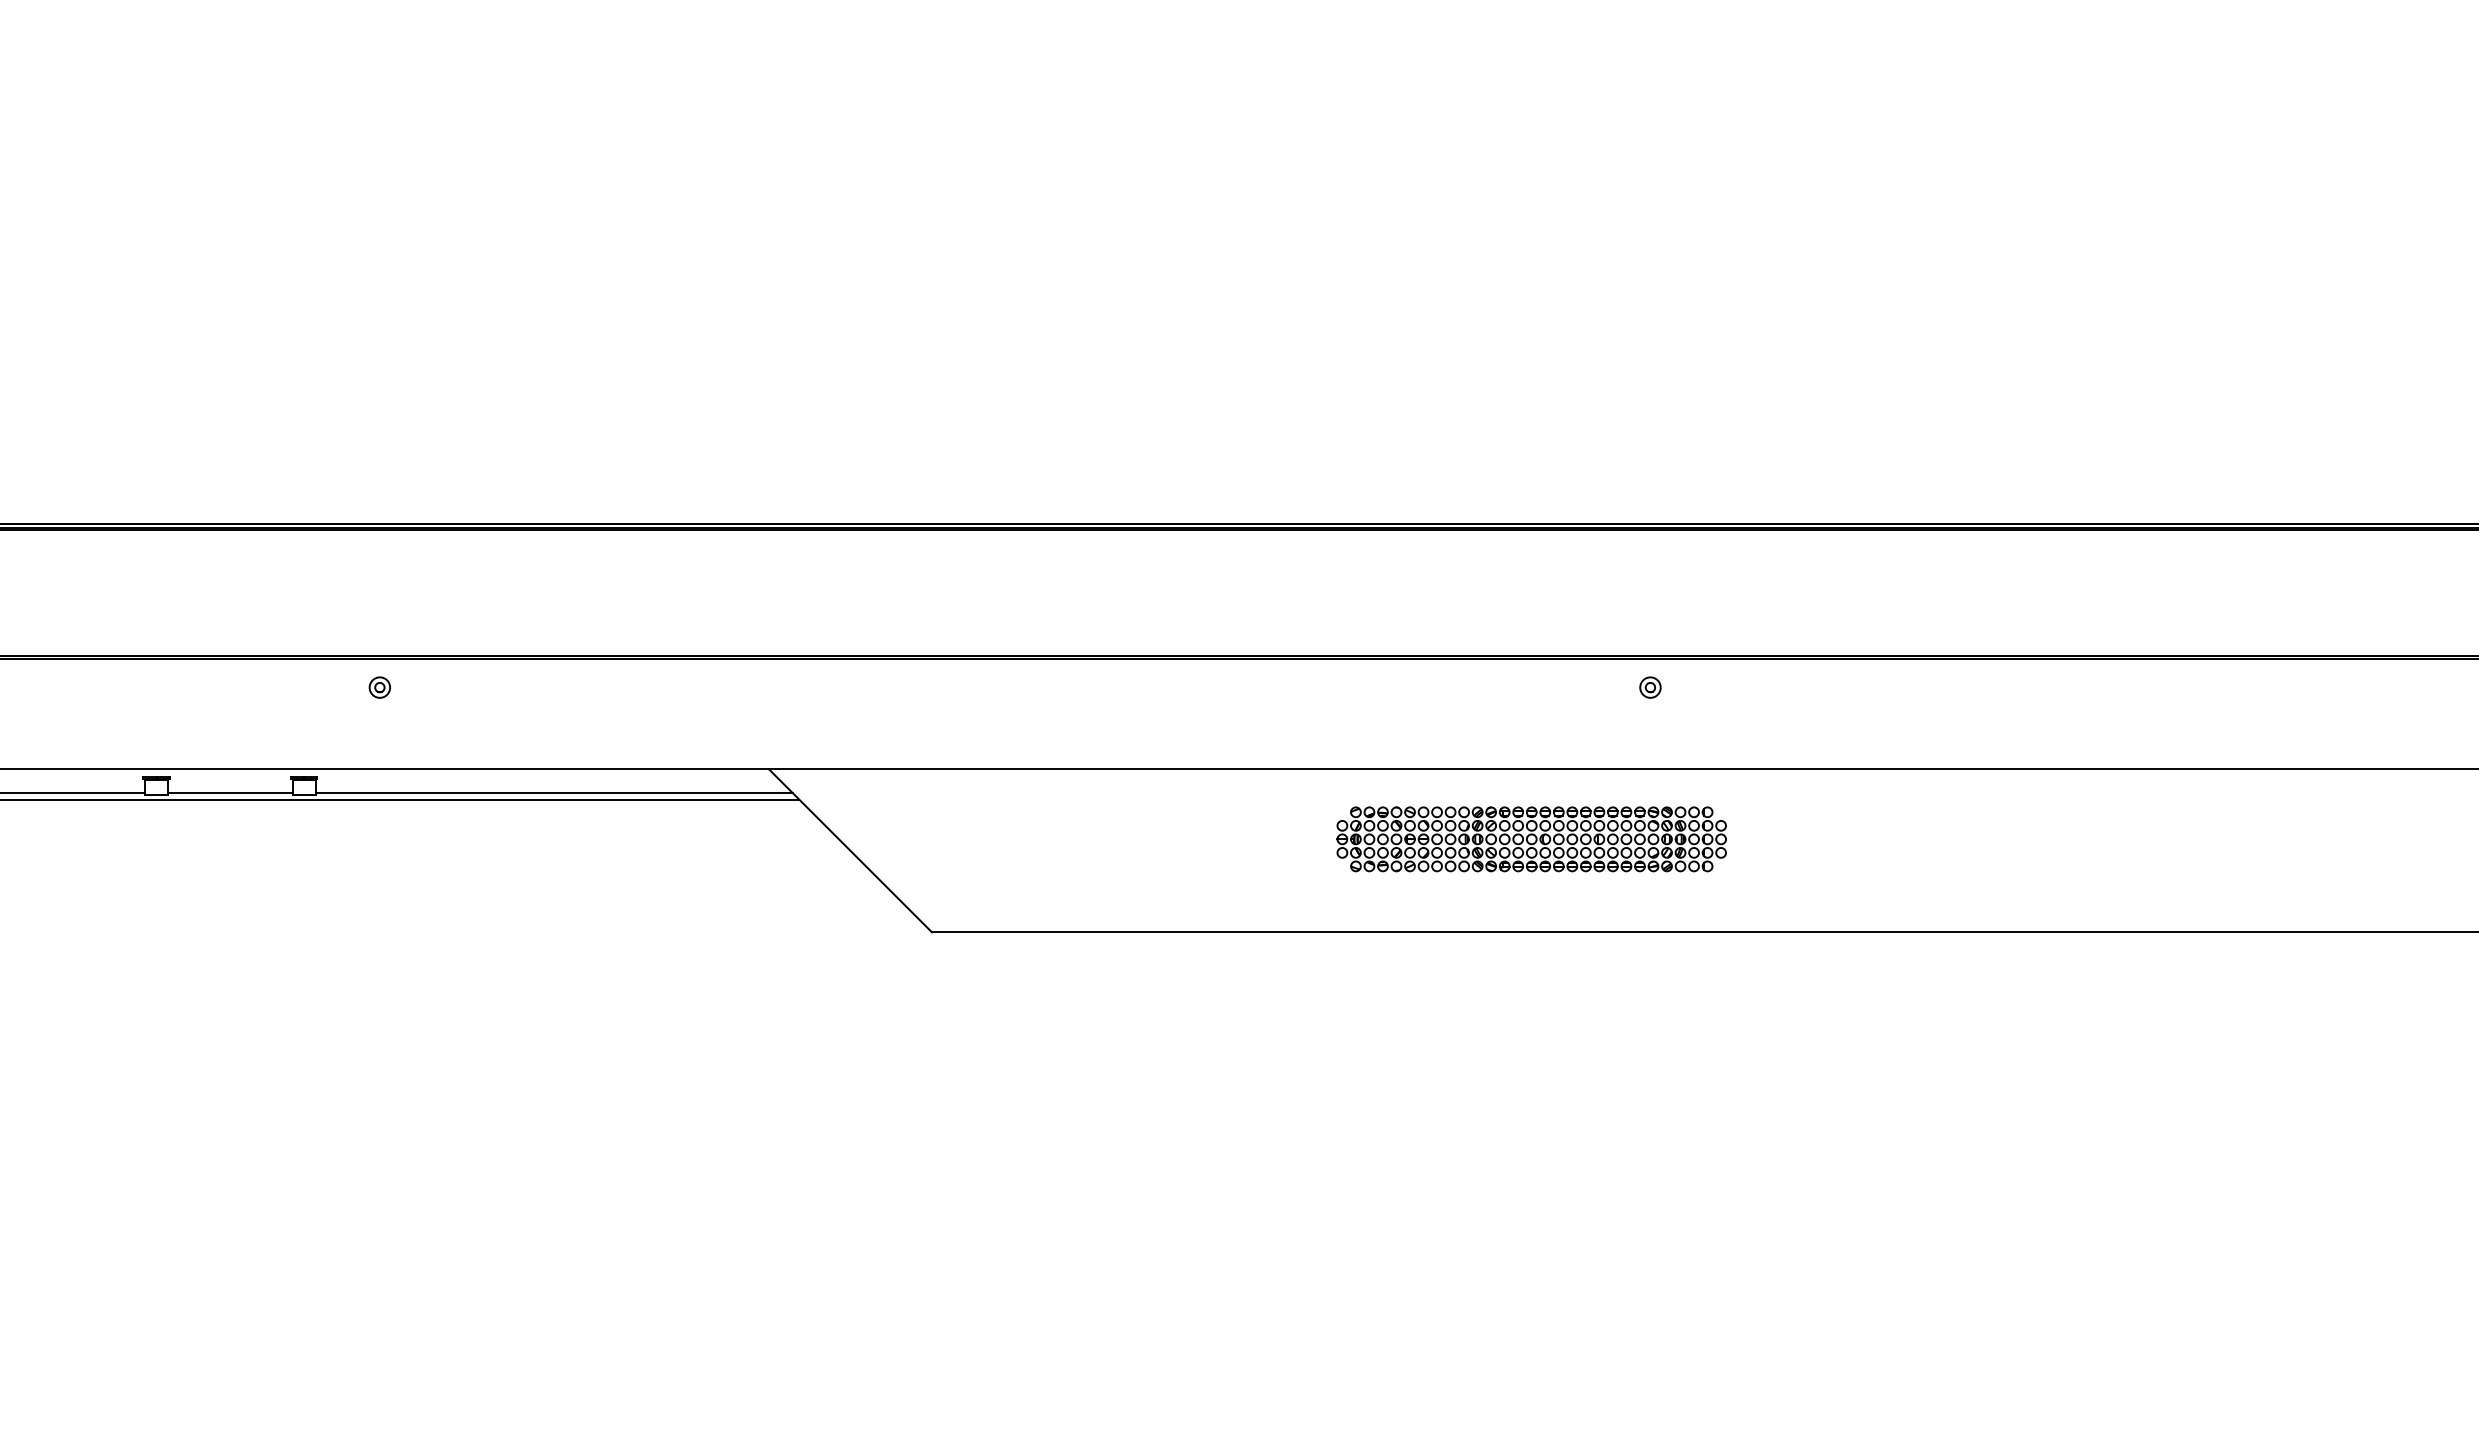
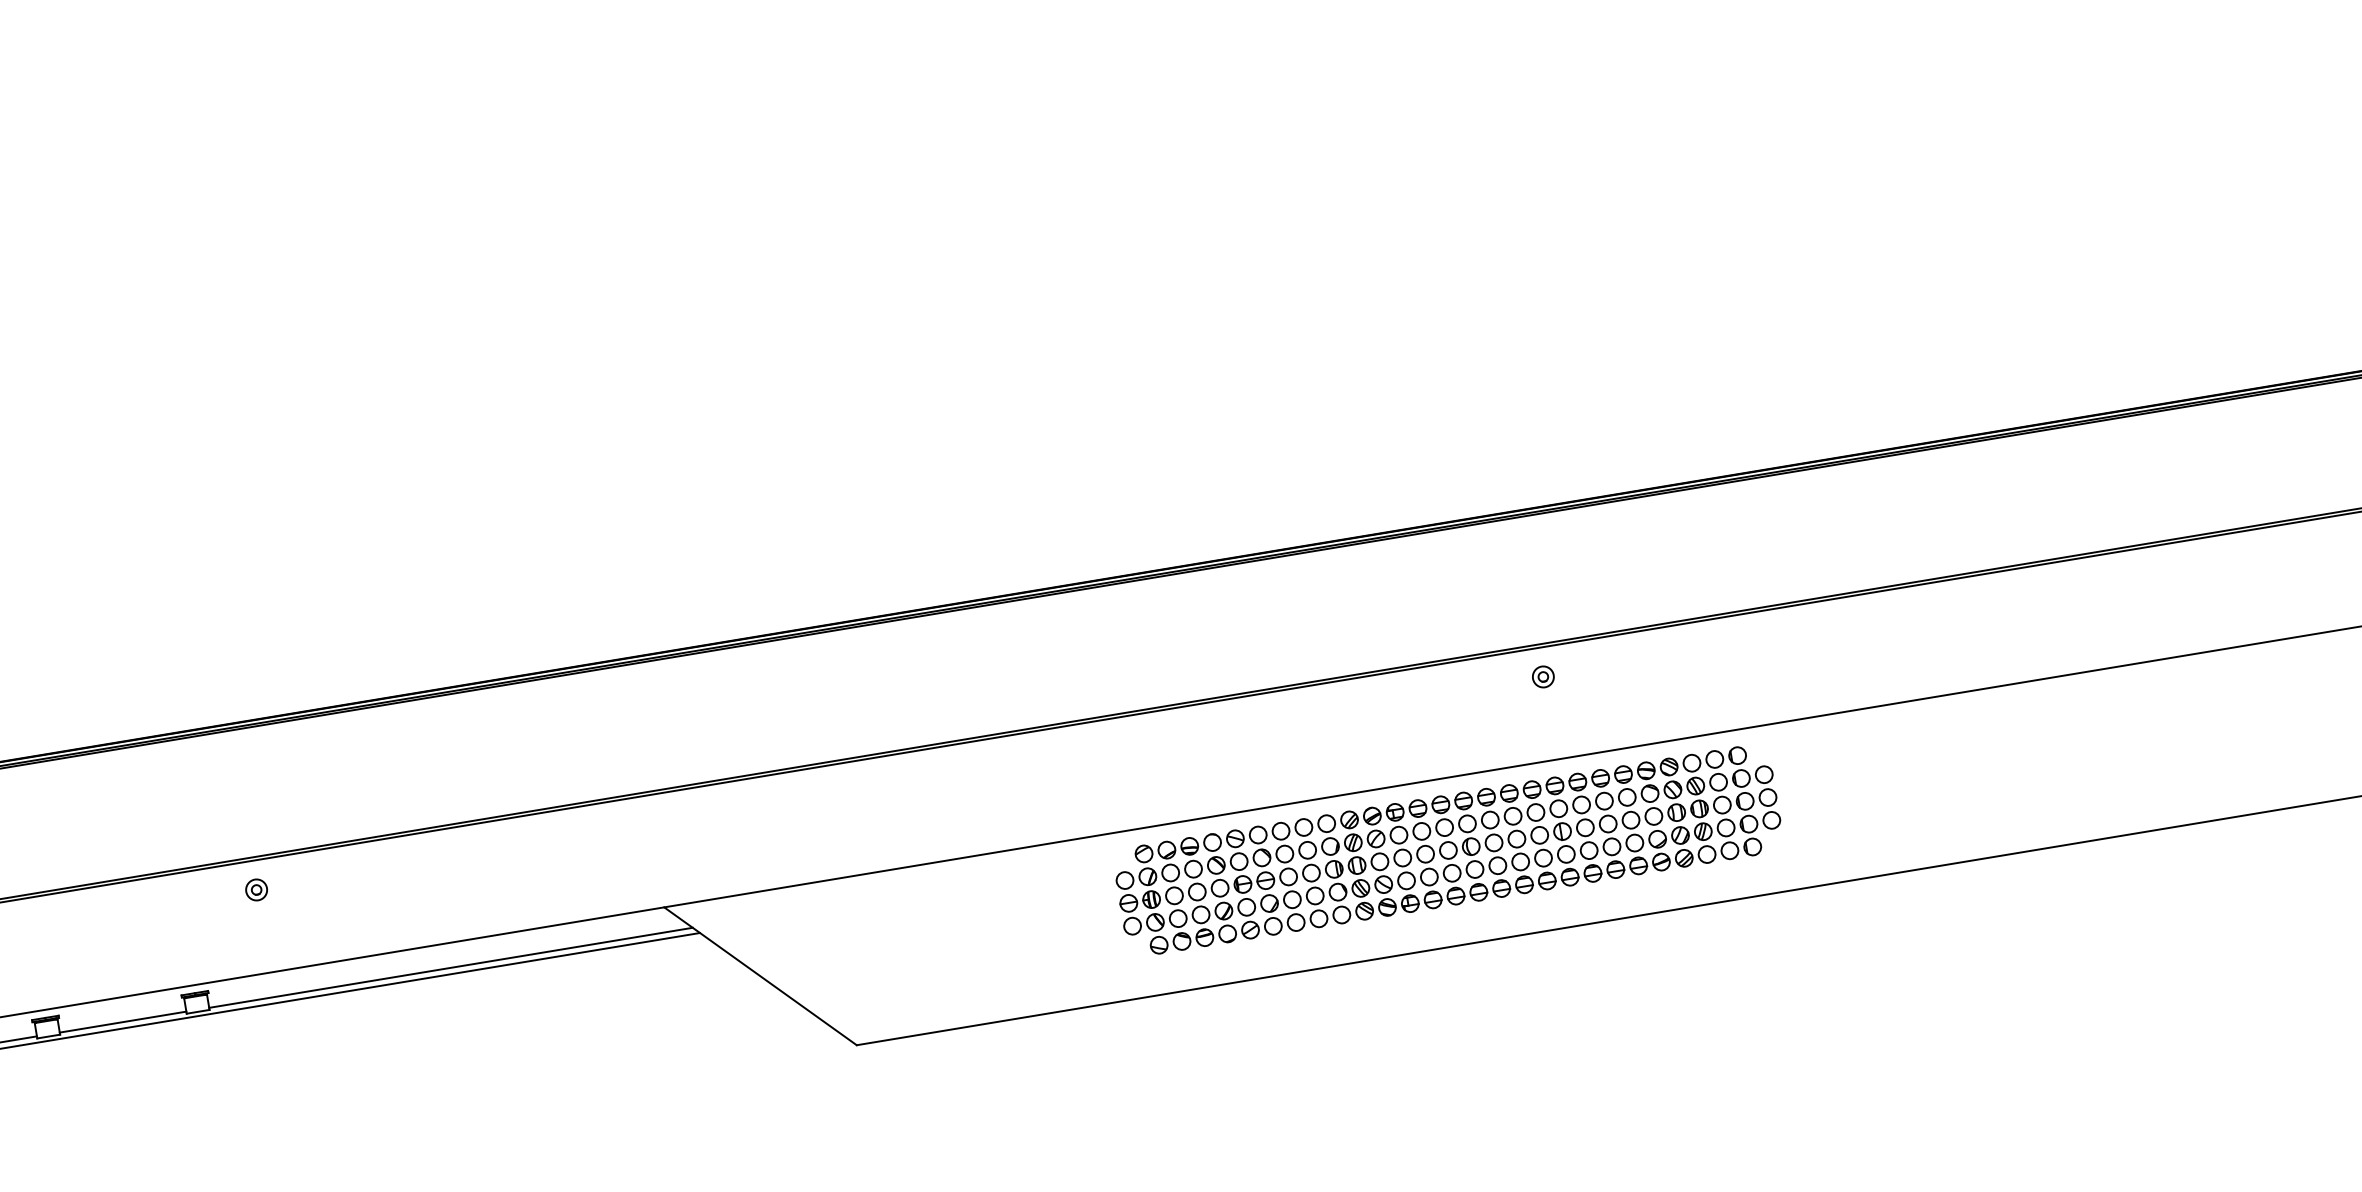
part: (1531, 839) -> (1448, 850), size x1.67

